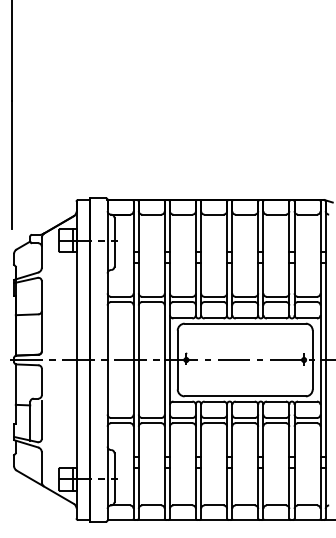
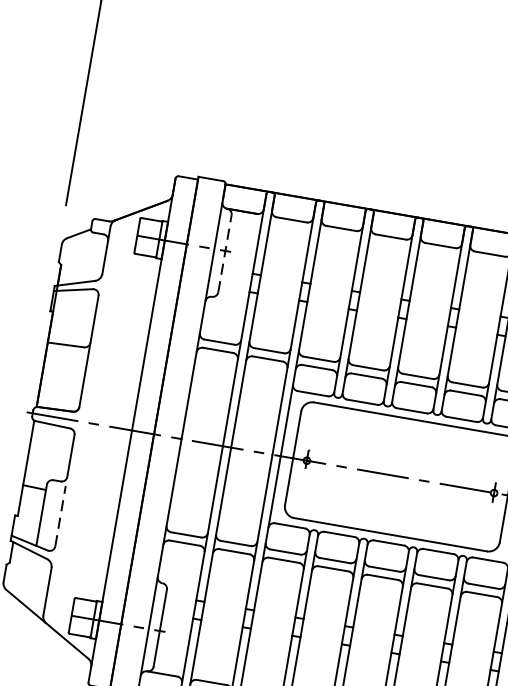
line: (114, 241) -> (225, 252), solid -> dashed
line: (41, 419) -> (60, 515), solid -> dashed

